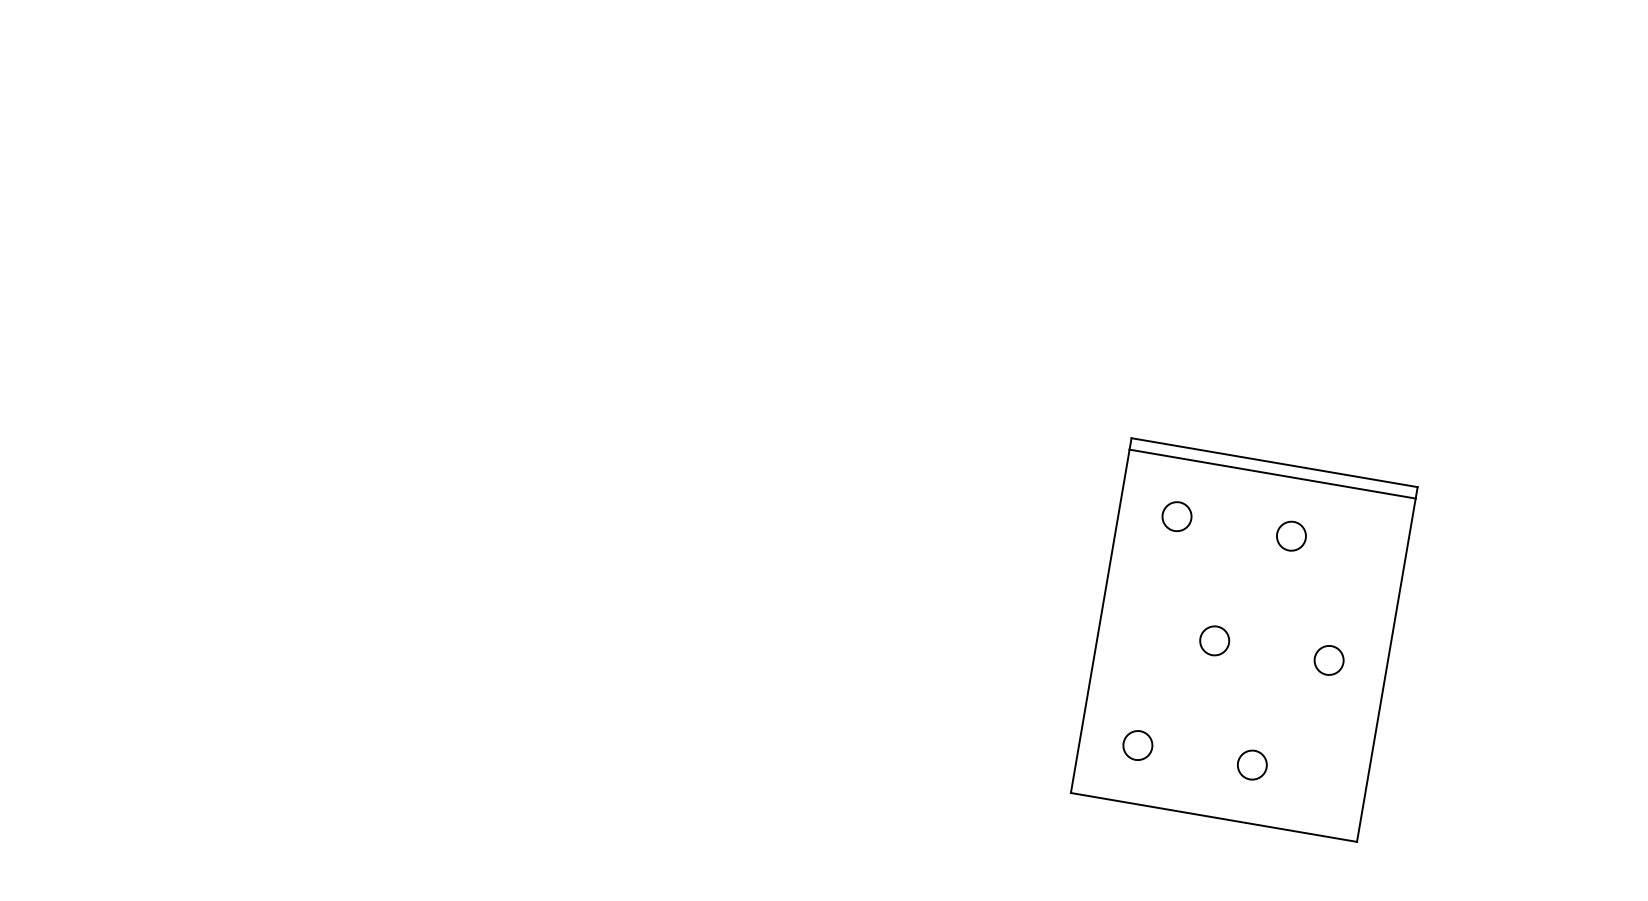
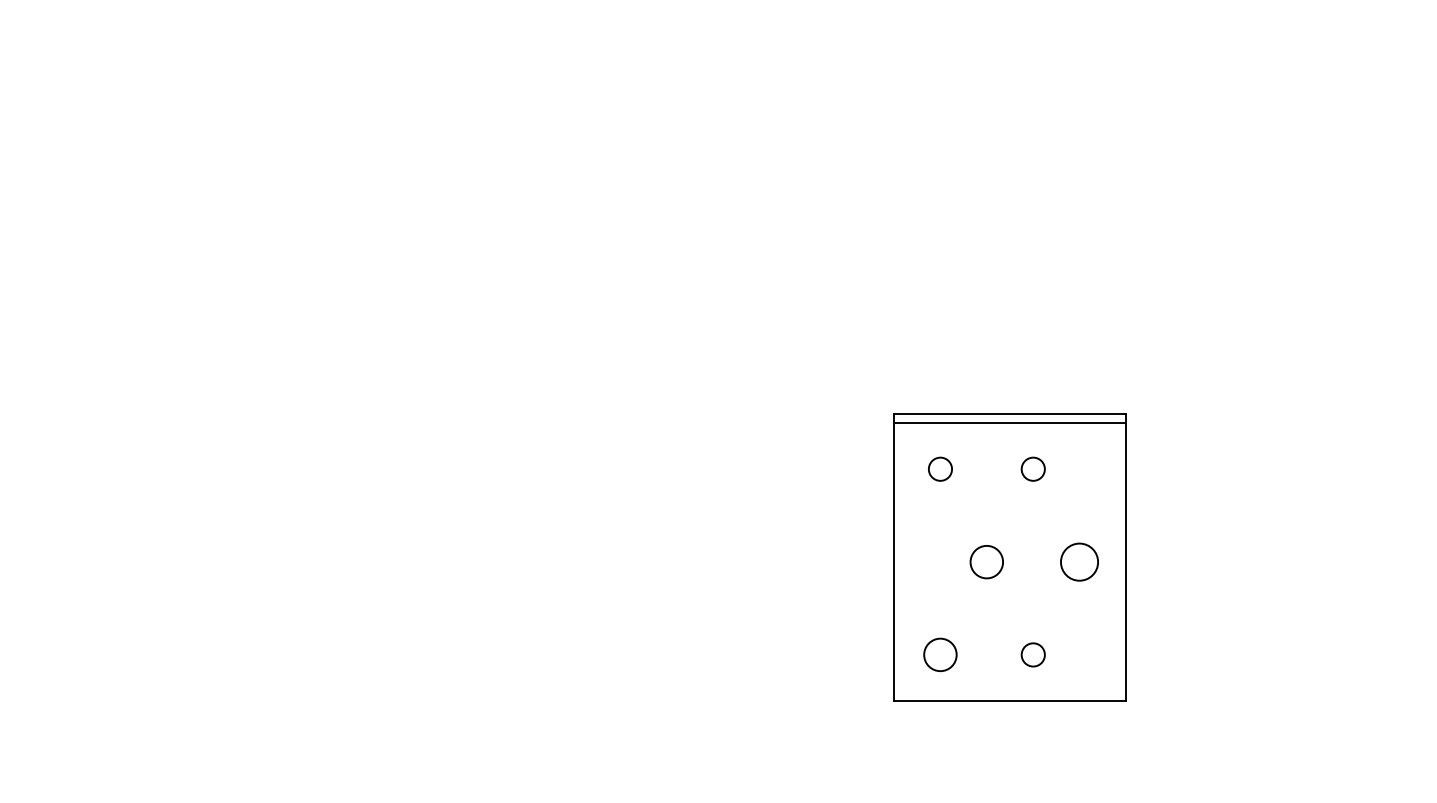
circle: (1214, 640) -> (986, 561), size x1.4
circle: (1328, 659) -> (1079, 561), size x1.6
circle: (1138, 745) -> (940, 654), size x1.4

